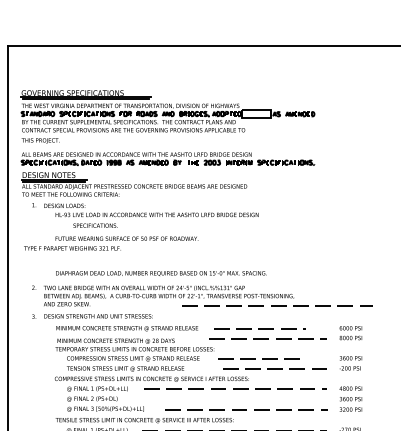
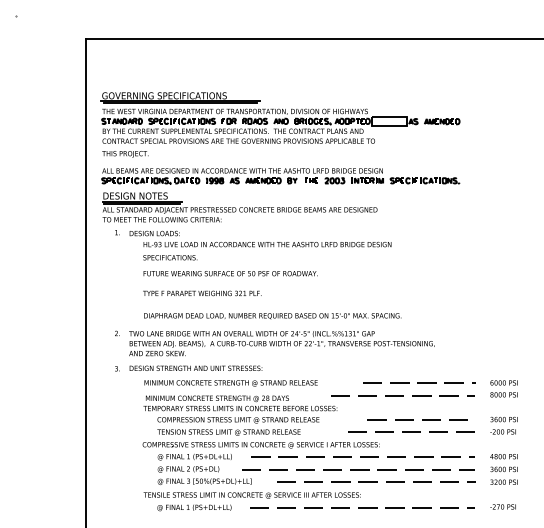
text: (95, 225) -> (170, 257), moved
text: (72, 248) -> (202, 293), moved
line: (277, 305) -> (358, 469), moved
line: (260, 327) -> (419, 382), moved
line: (255, 358) -> (413, 419), moved

